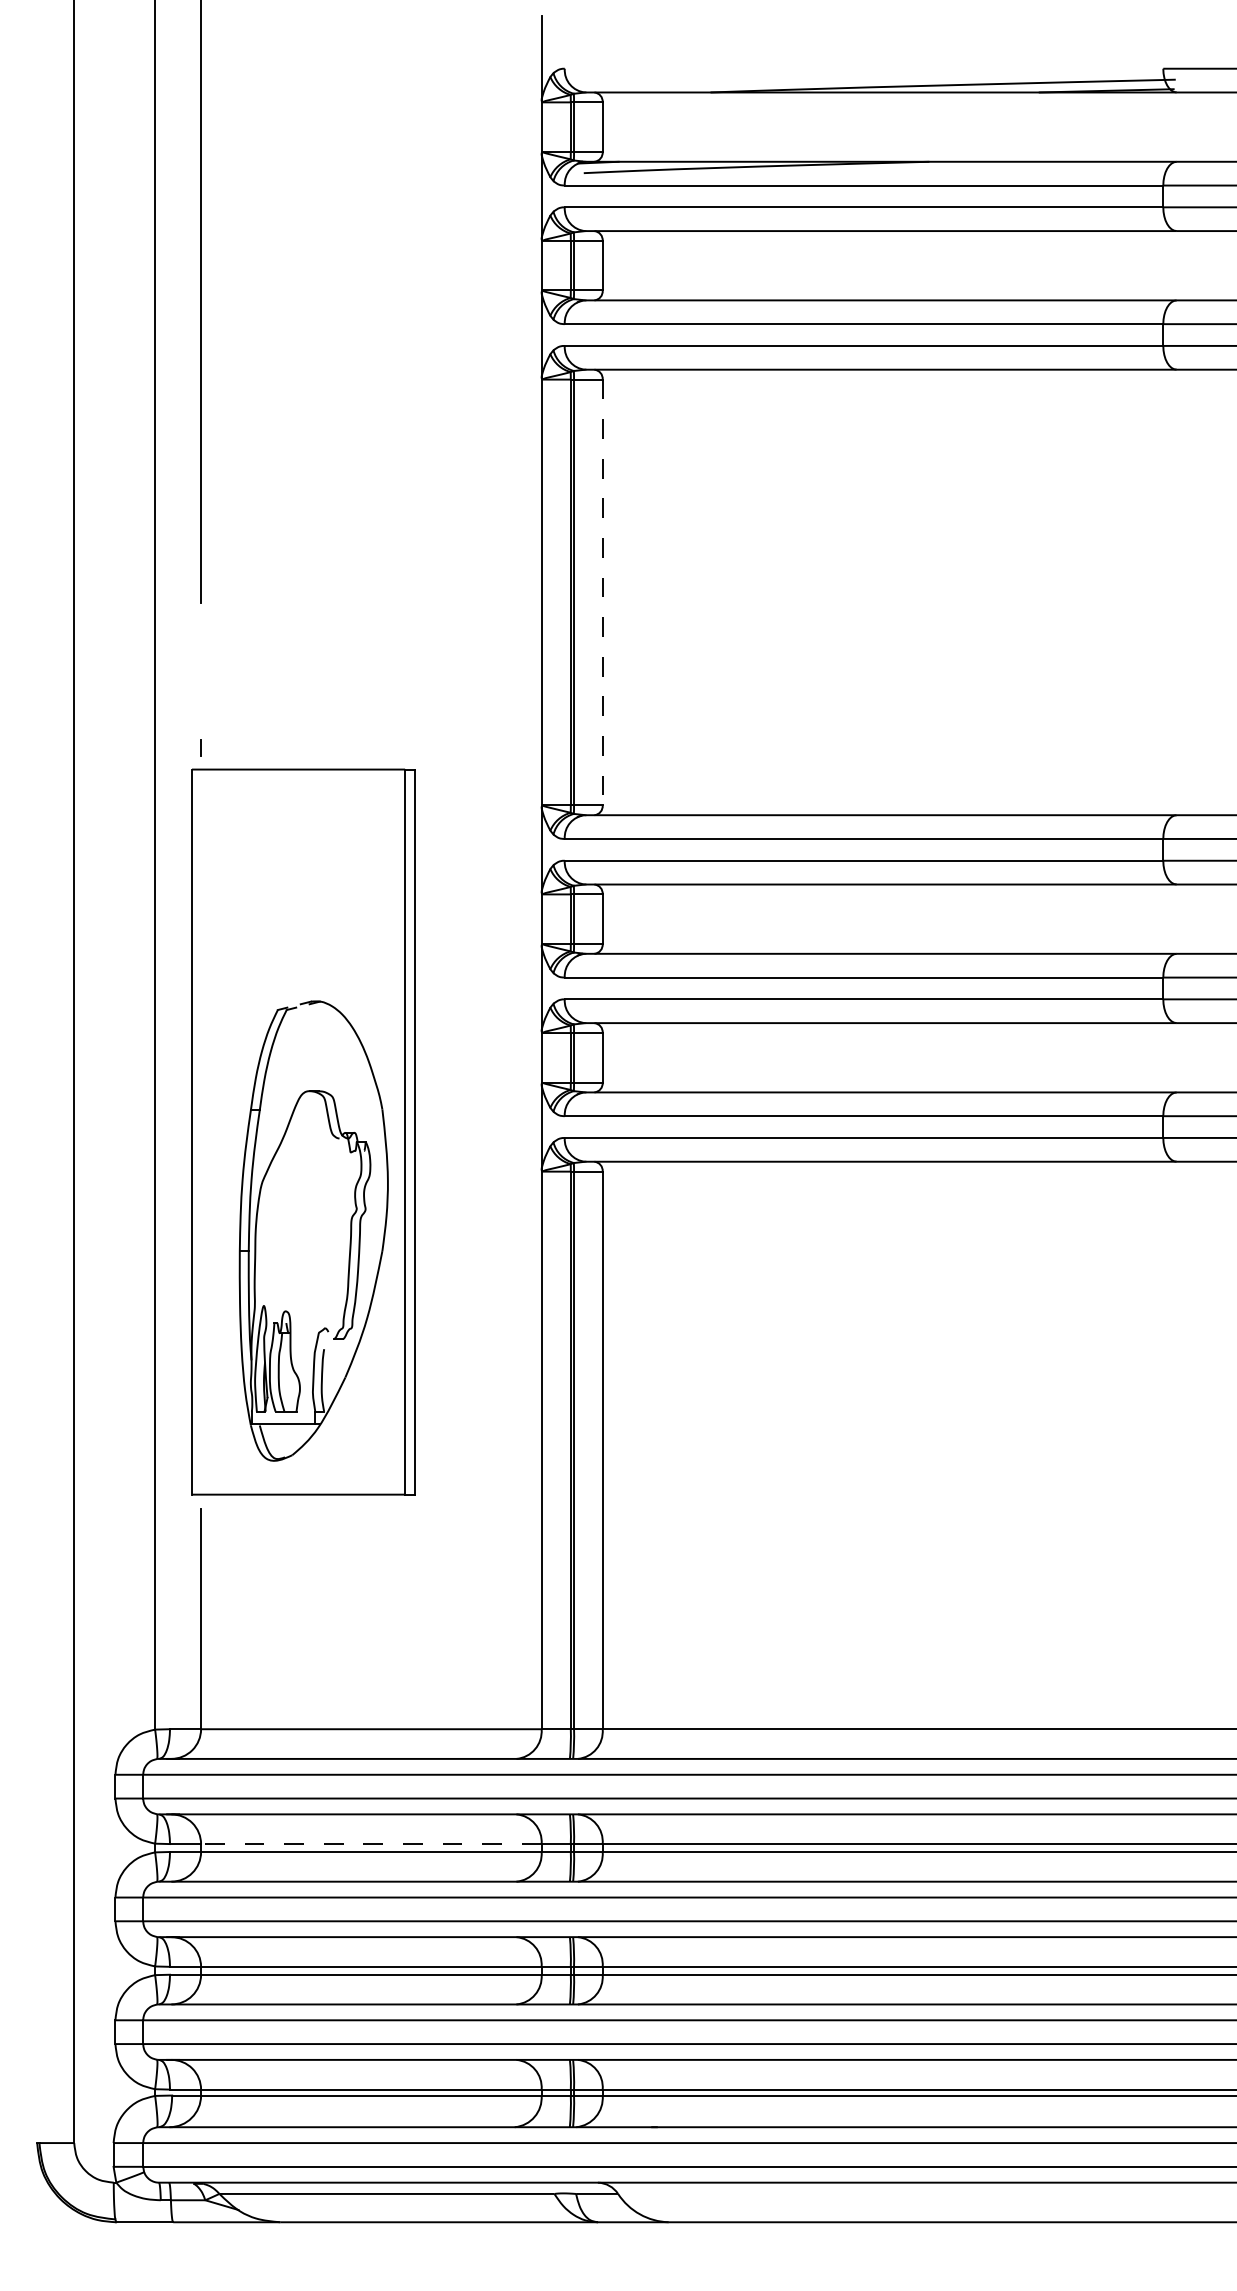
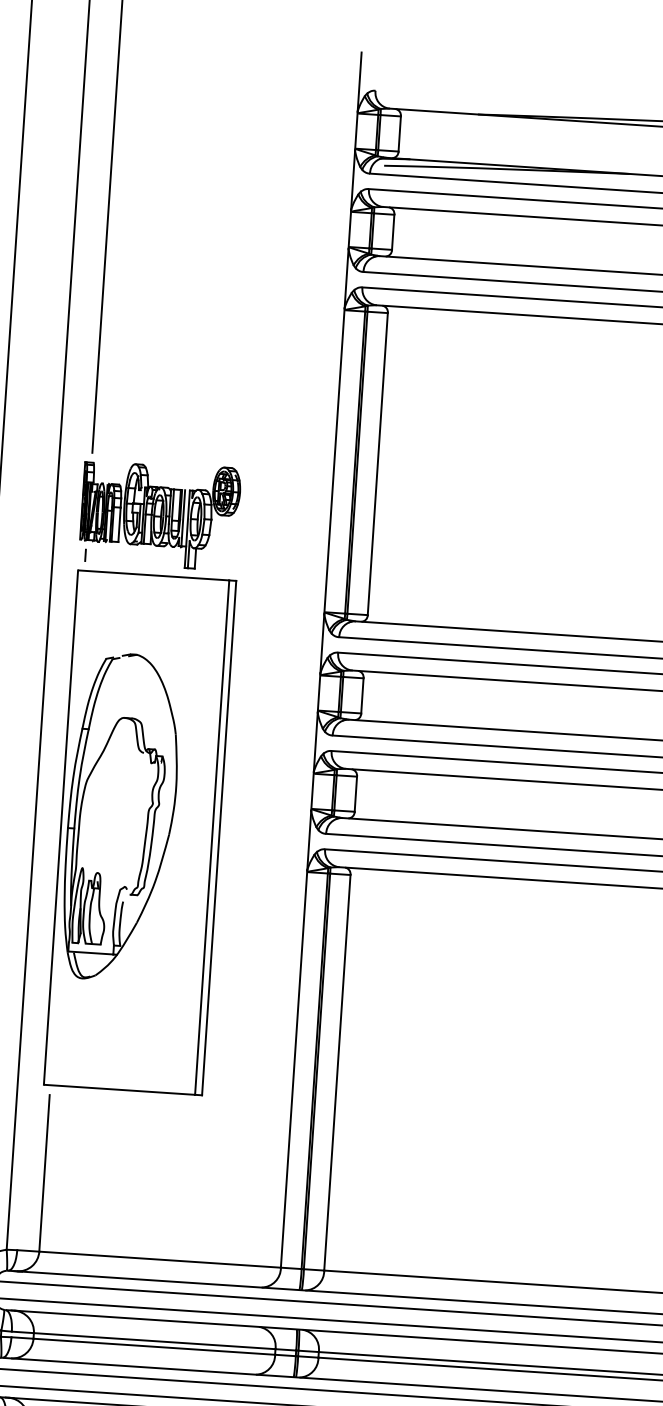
line: (602, 592) -> (377, 464), dashed -> solid
part: (301, 683) -> (159, 514), added
part: (350, 1230) -> (147, 818), moved
line: (370, 1844) -> (154, 1341), dashed -> solid

